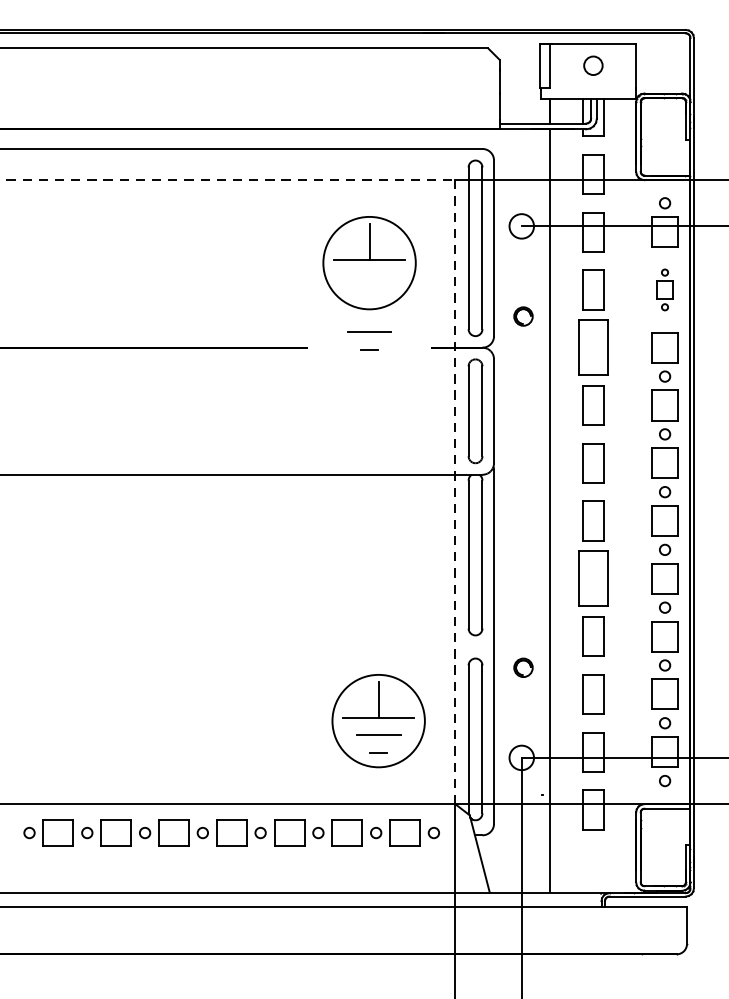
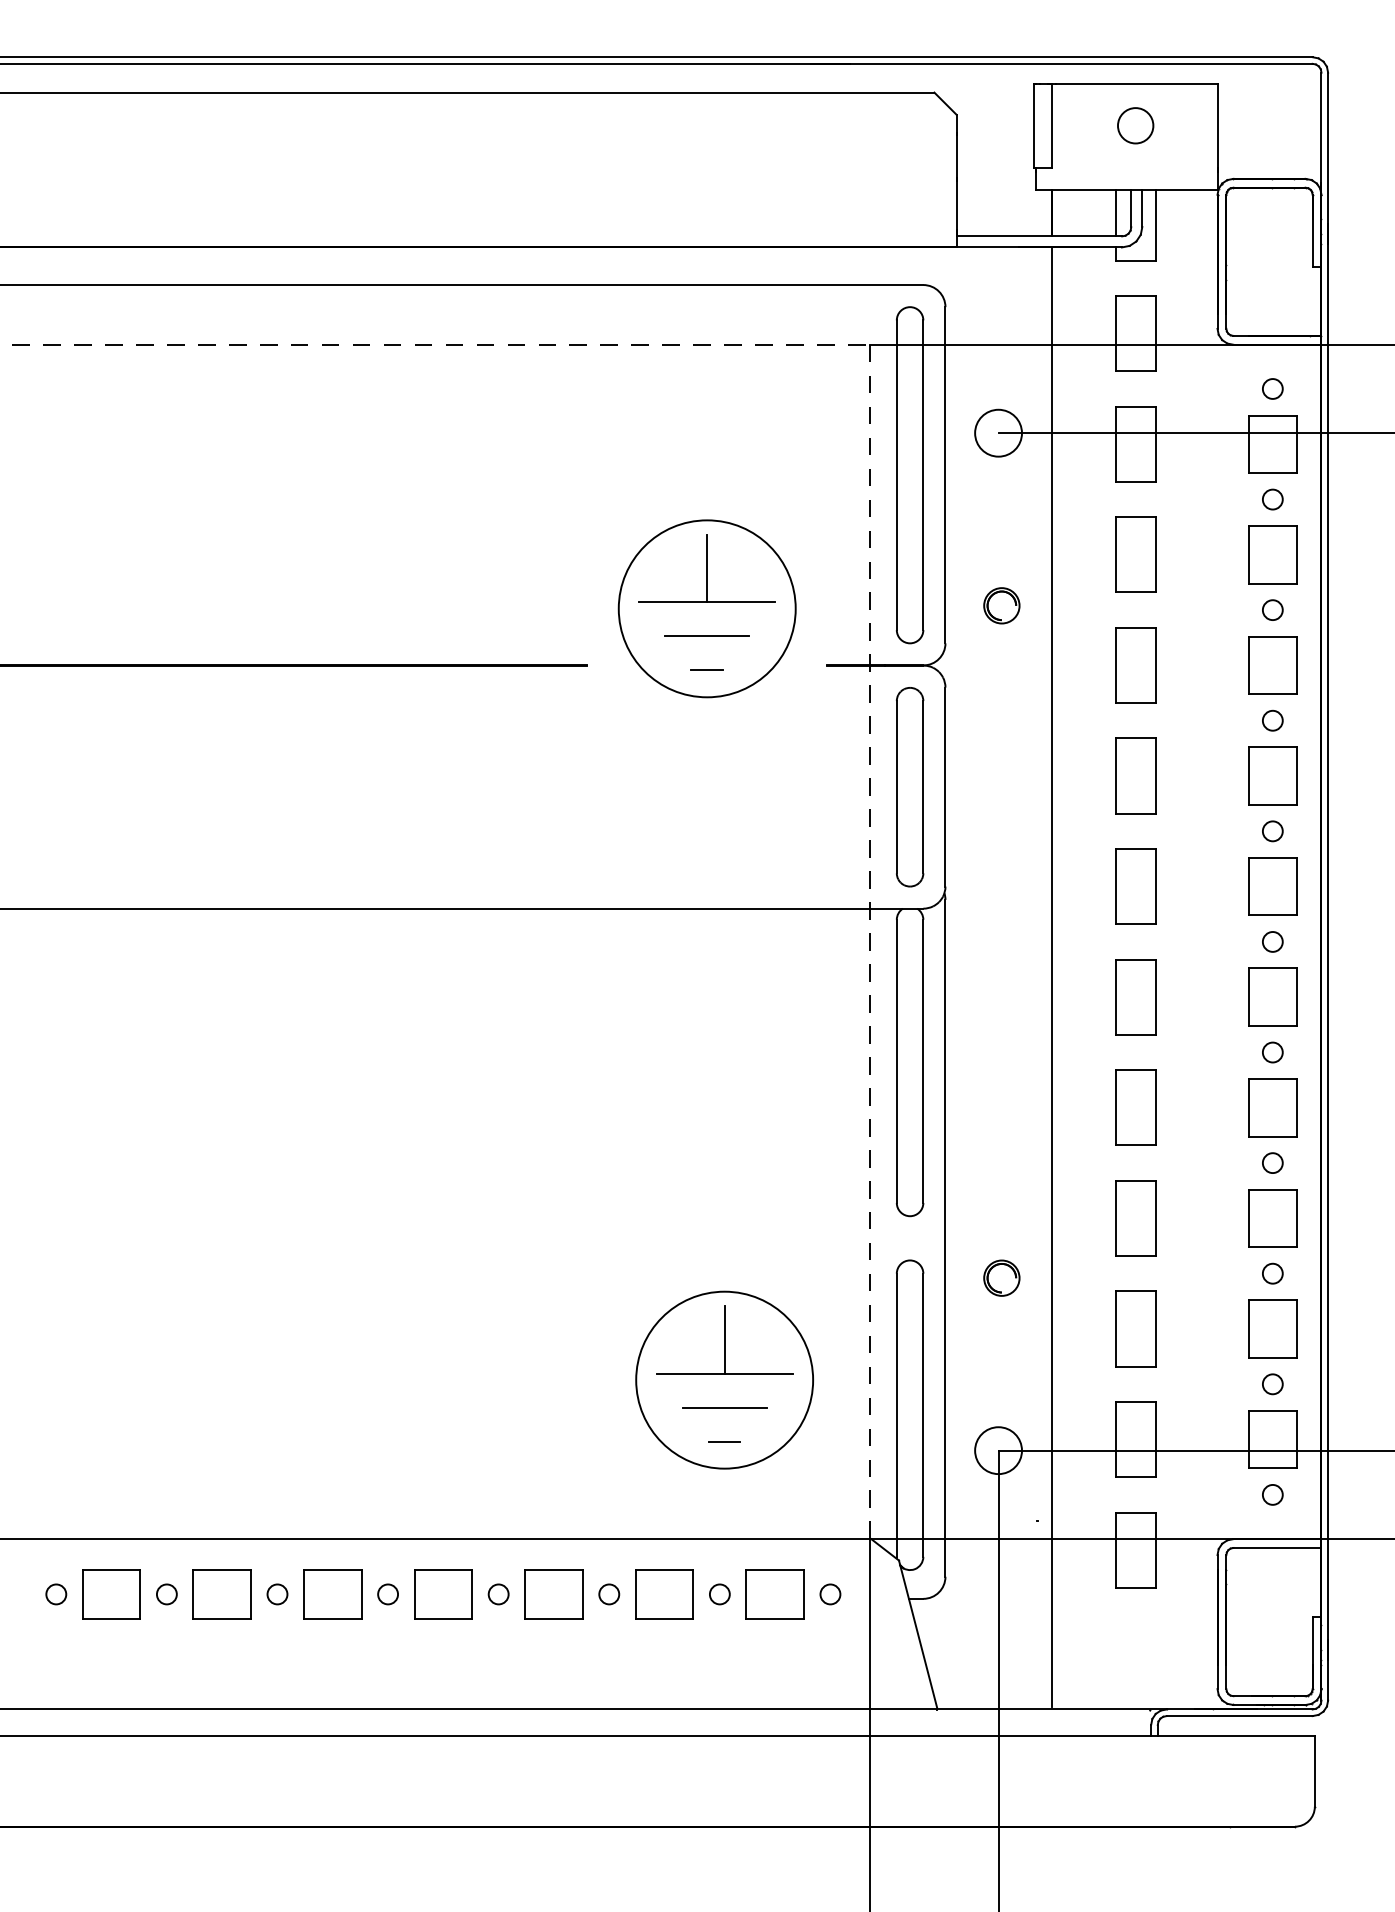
part: (369, 263) -> (707, 609), moved
part: (664, 289) -> (1271, 554), size x1.67
part: (593, 347) -> (1135, 665), size x0.71
part: (593, 578) -> (1135, 1107), size x0.71

